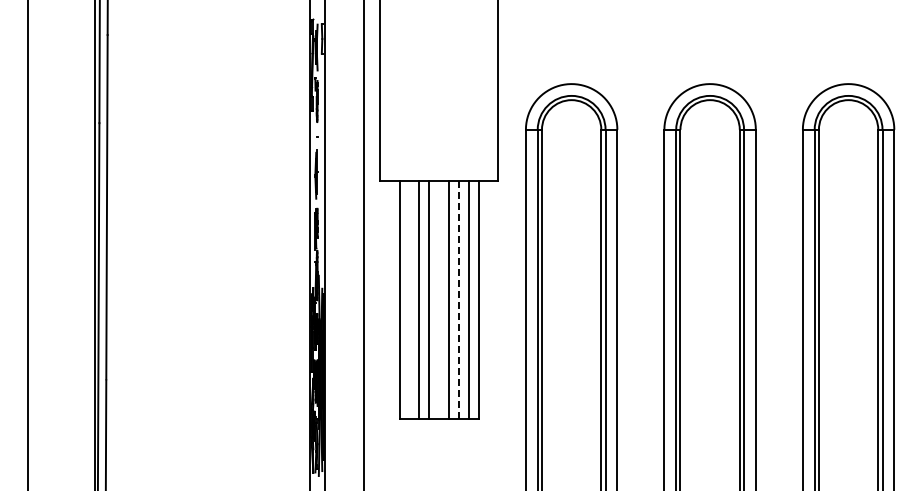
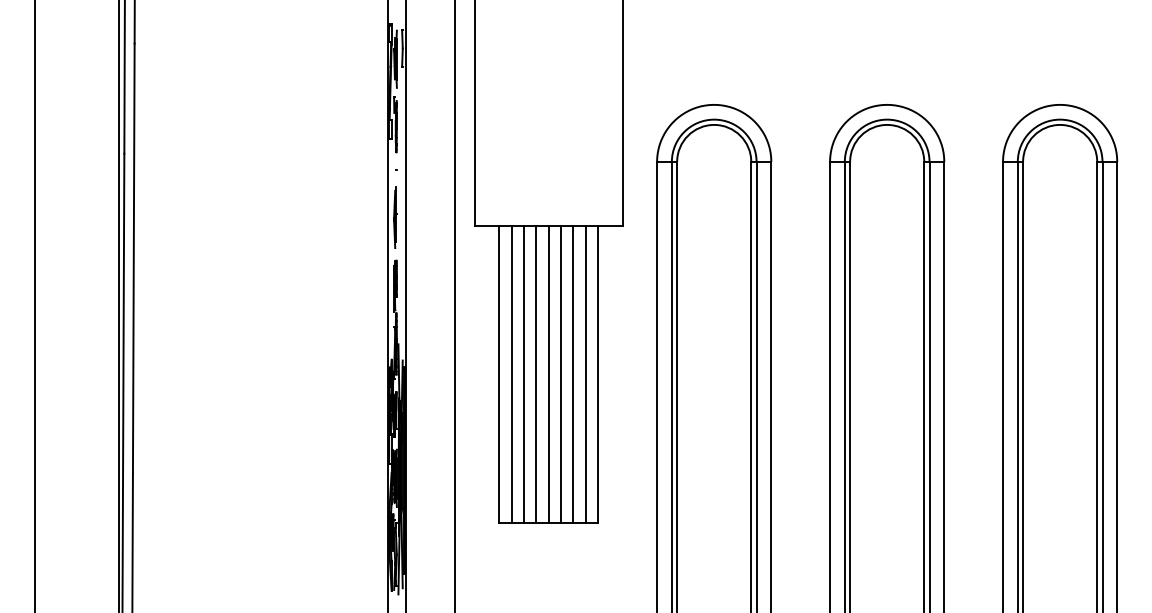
line: (409, 299) -> (511, 373), added
line: (439, 299) -> (549, 373), added
line: (458, 299) -> (572, 373), dashed -> solid

